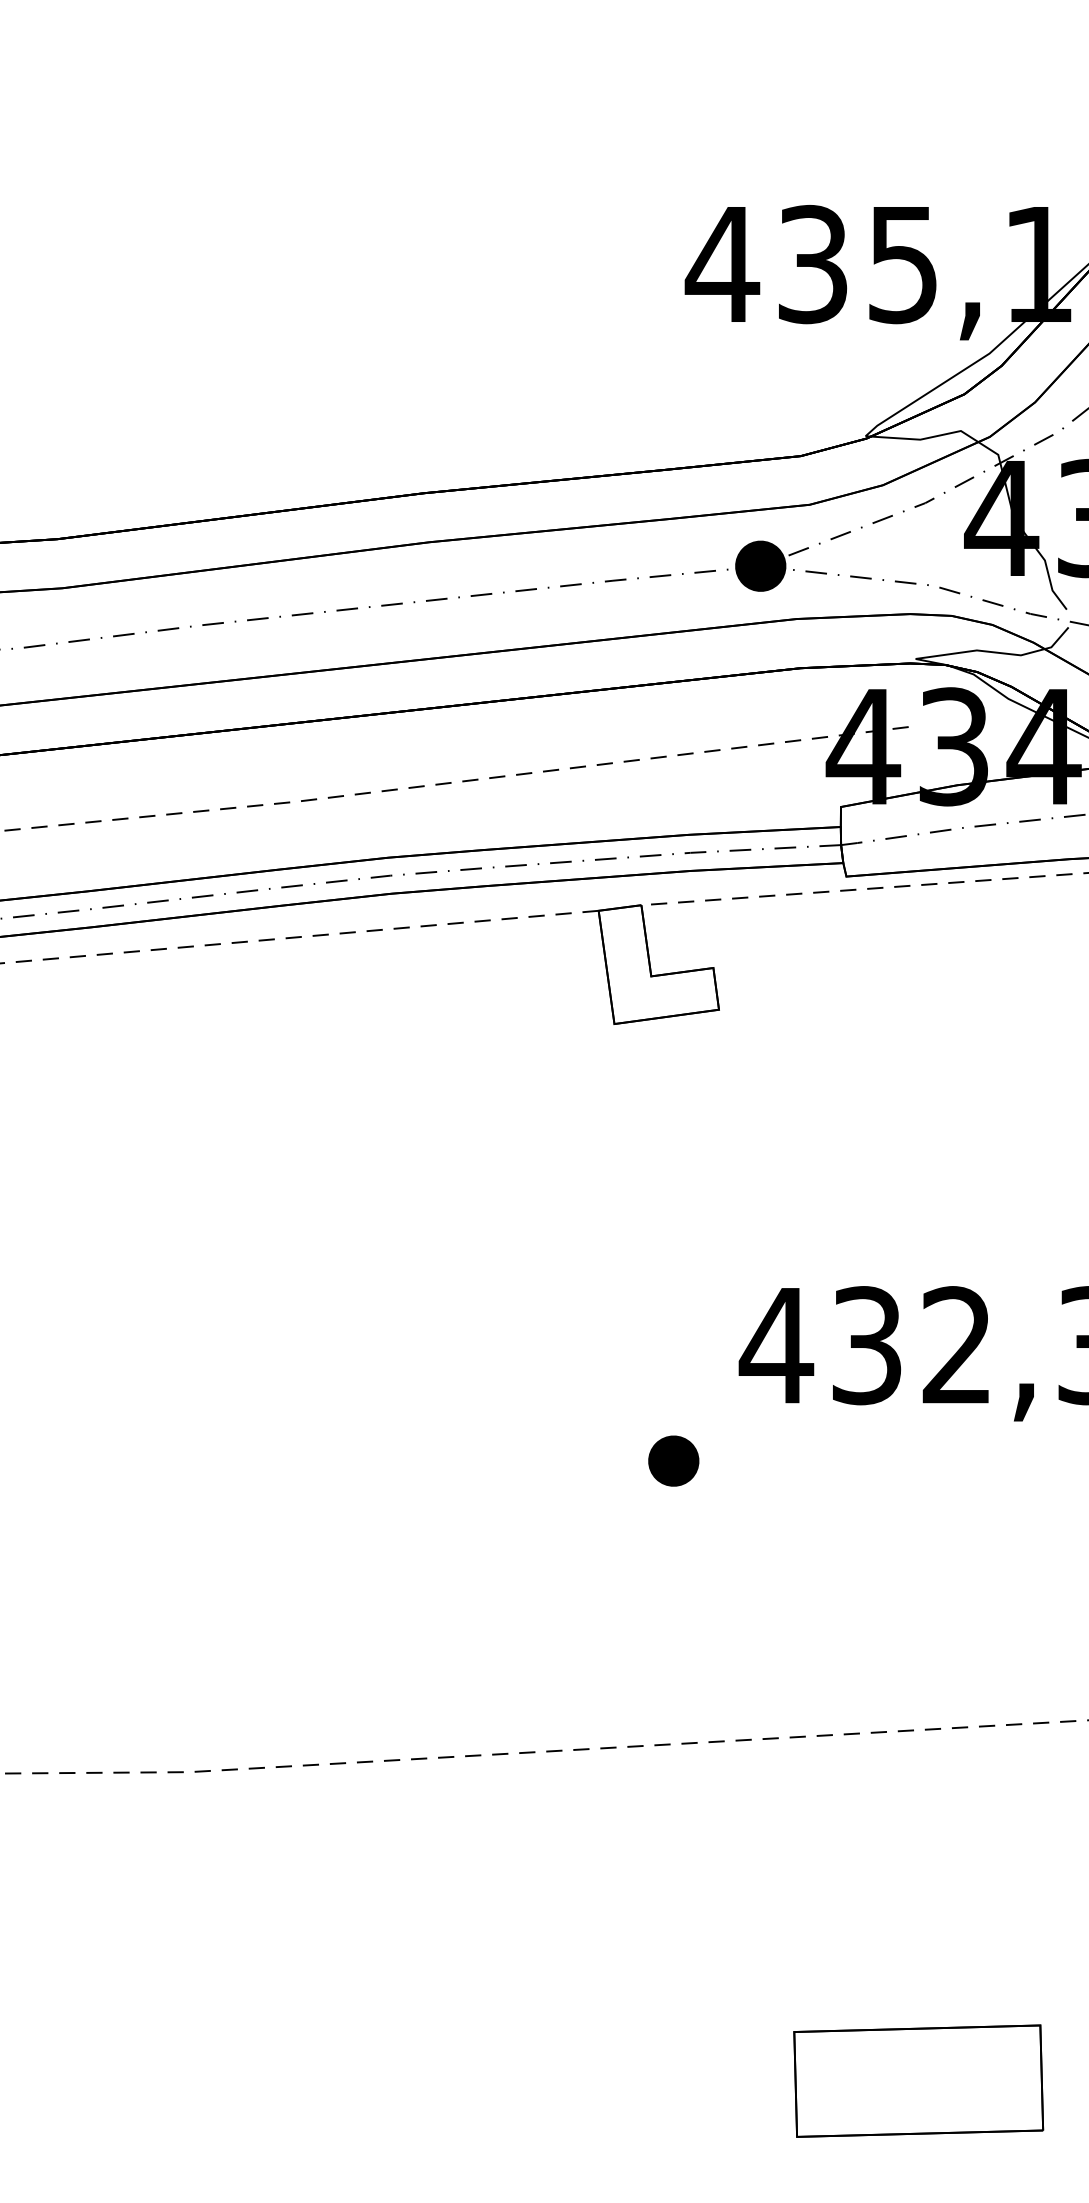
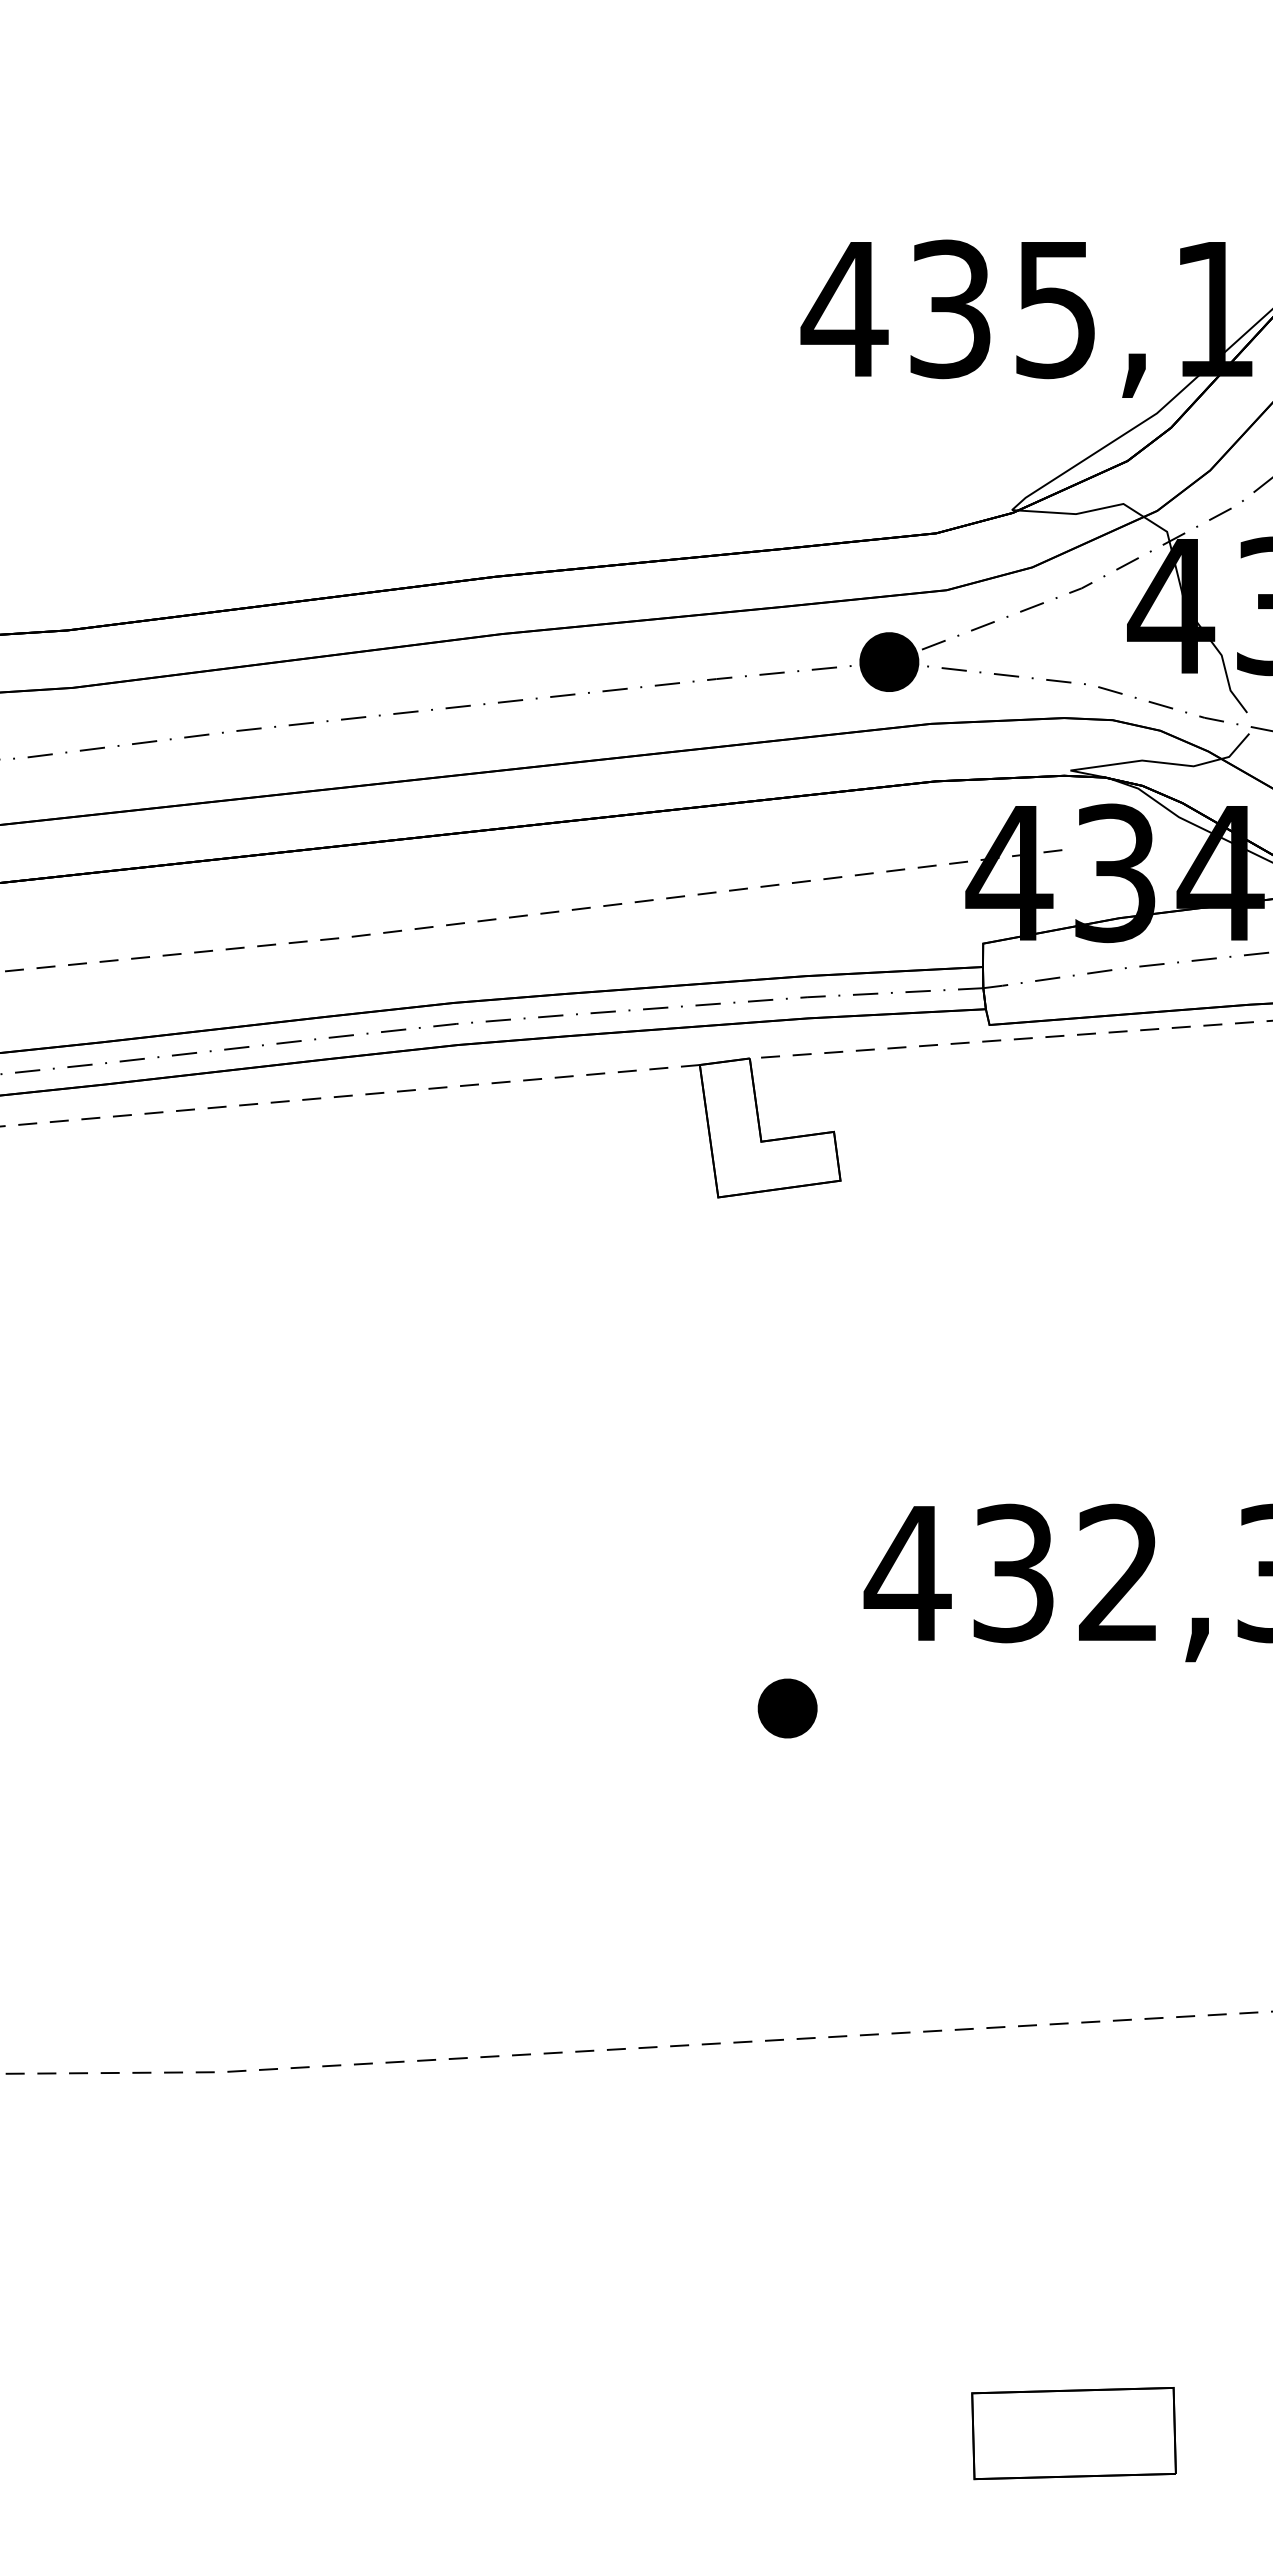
part: (918, 2081) -> (1073, 2433), size x0.7

